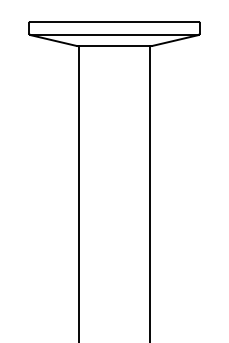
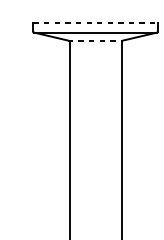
line: (115, 22) -> (96, 23), solid -> dashed
line: (114, 45) -> (95, 40), solid -> dashed

